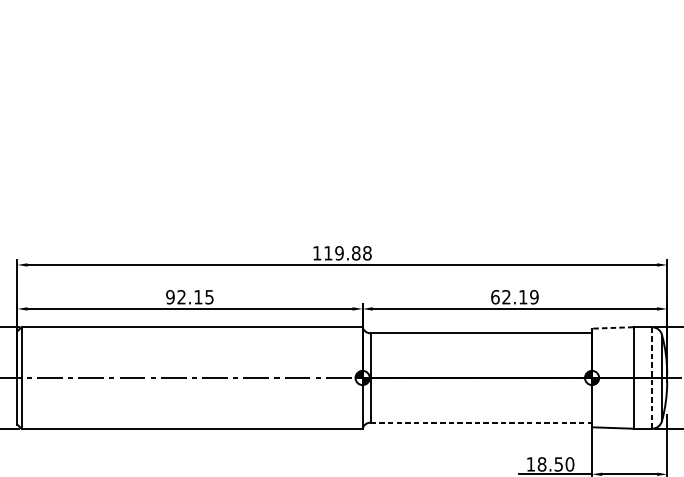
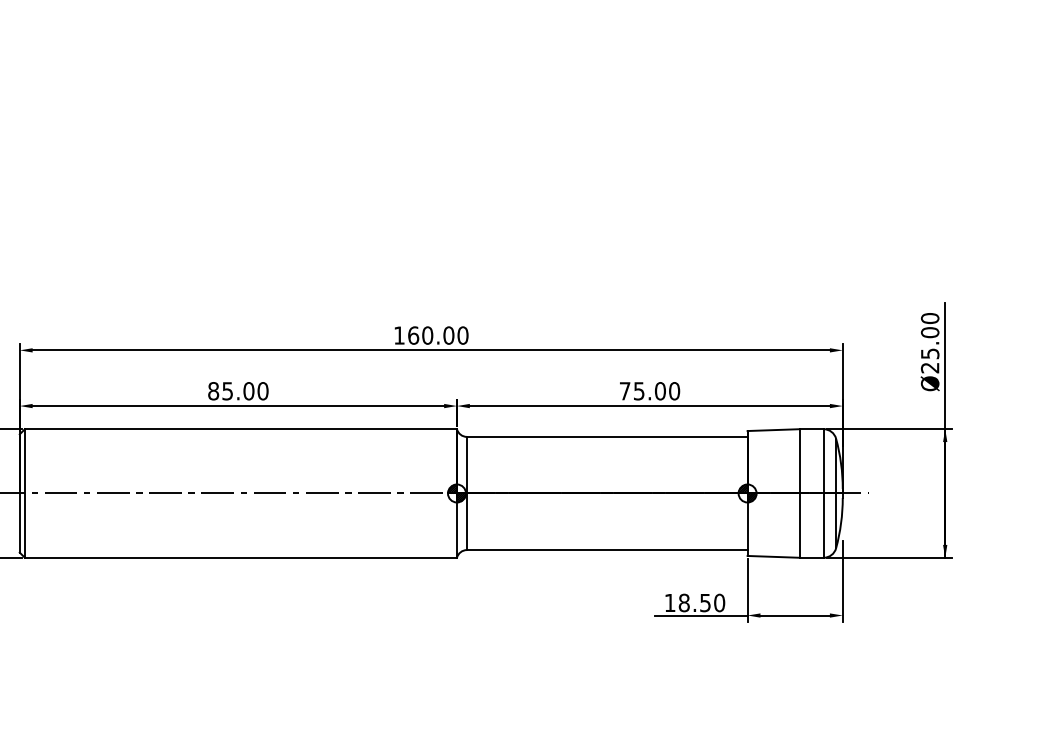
text: (348, 253) -> (438, 335), 119.88 -> 160.00
text: (190, 297) -> (238, 391), 92.15 -> 85.00
text: (514, 297) -> (649, 391), 62.19 -> 75.00
line: (612, 328) -> (773, 430), dashed -> solid
line: (651, 377) -> (823, 493), dashed -> solid
line: (481, 422) -> (607, 550), dashed -> solid

